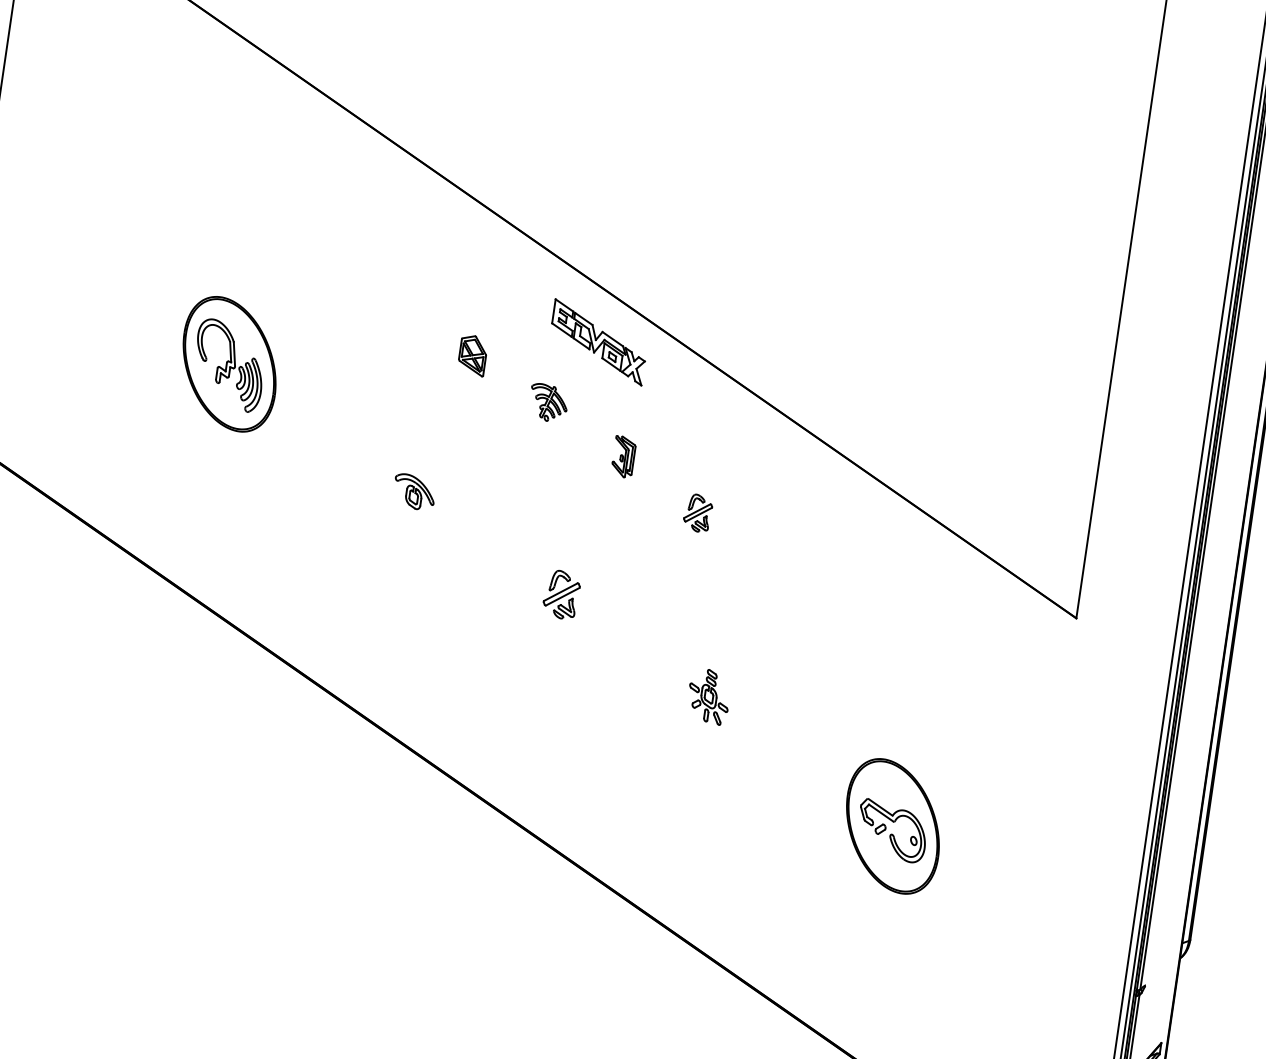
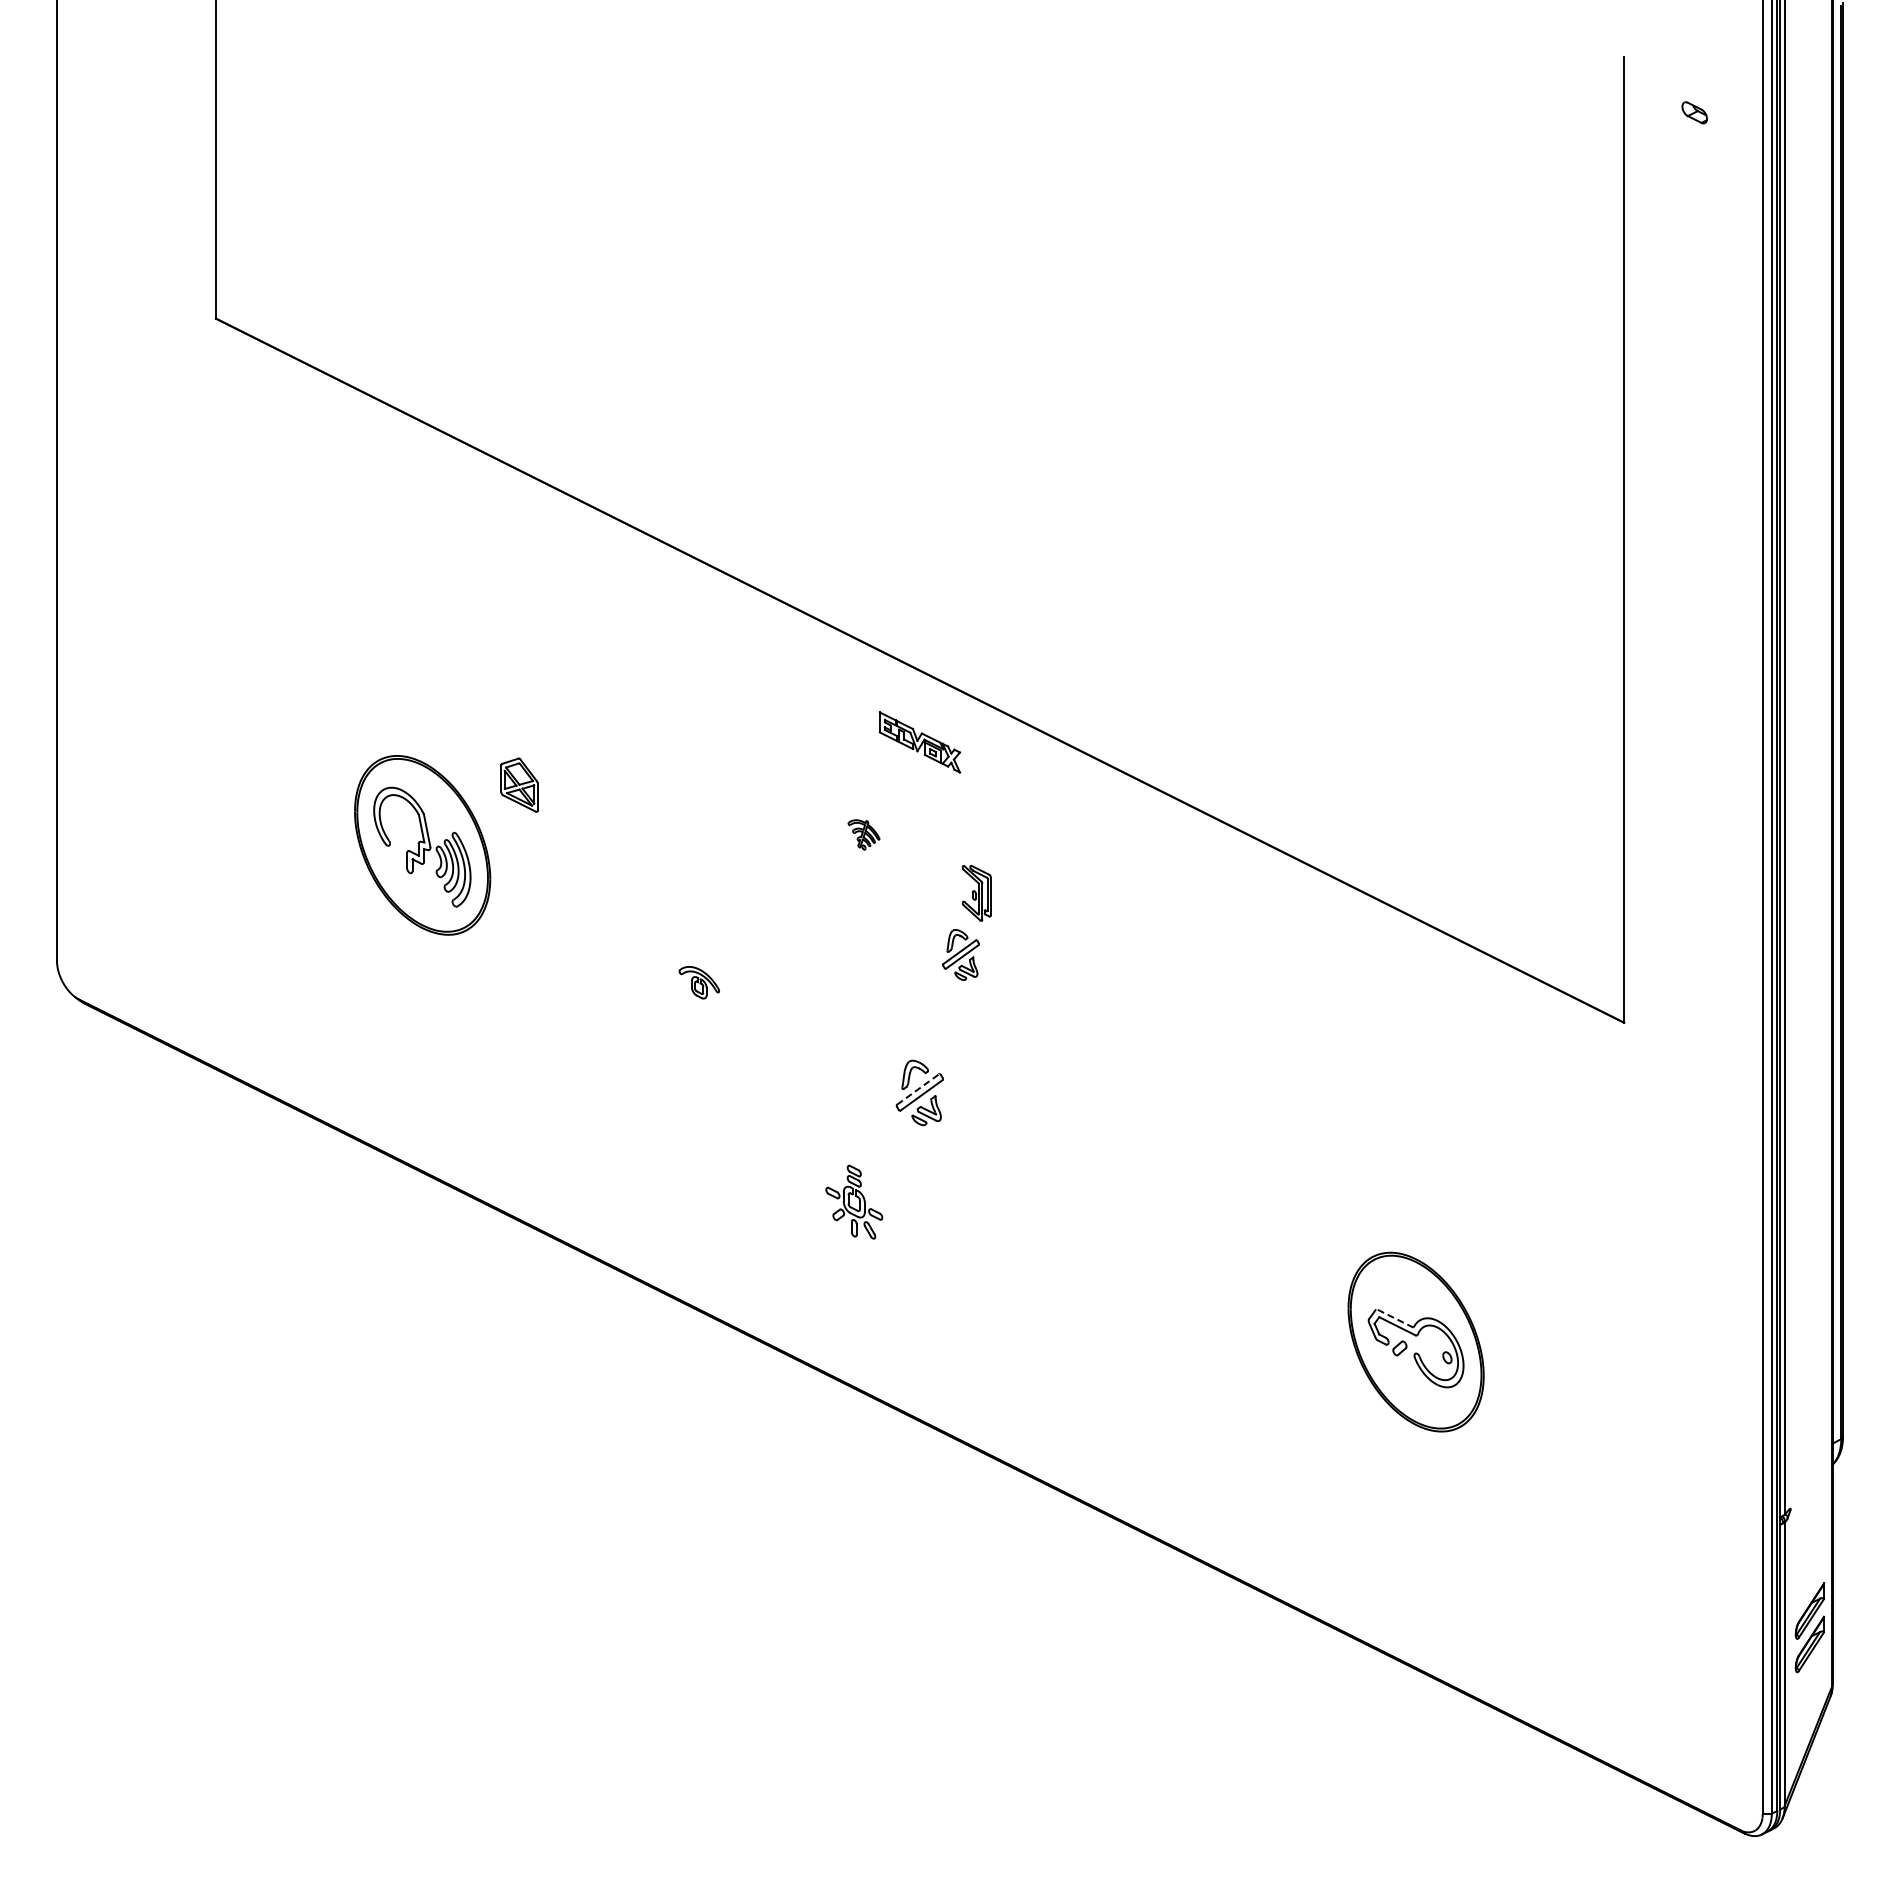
part: (598, 342) -> (919, 742), size x0.6
part: (472, 355) -> (519, 784), moved
part: (548, 402) -> (863, 834), size x0.6
part: (414, 492) -> (699, 982), size x0.7
part: (697, 512) -> (960, 954), moved
line: (561, 592) -> (918, 1089), solid -> dashed
part: (709, 696) -> (854, 1201), moved
line: (881, 807) -> (1396, 1318), solid -> dashed

